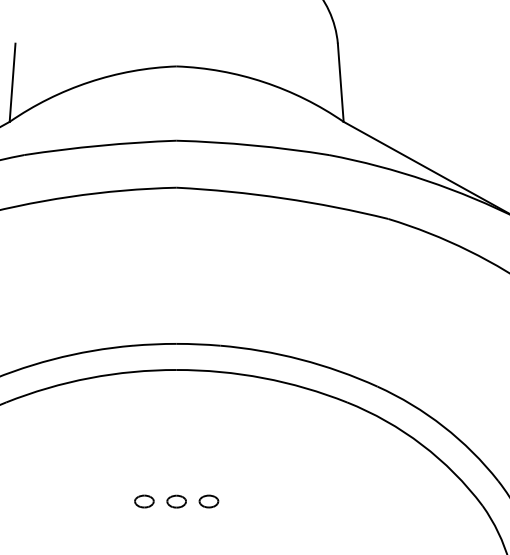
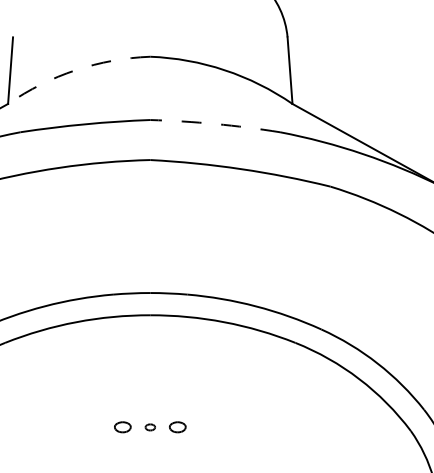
arc: (88, 82) -> (75, 70), solid -> dashed
arc: (253, 145) -> (215, 124), solid -> dashed
part: (176, 501) -> (150, 427), size x0.6

